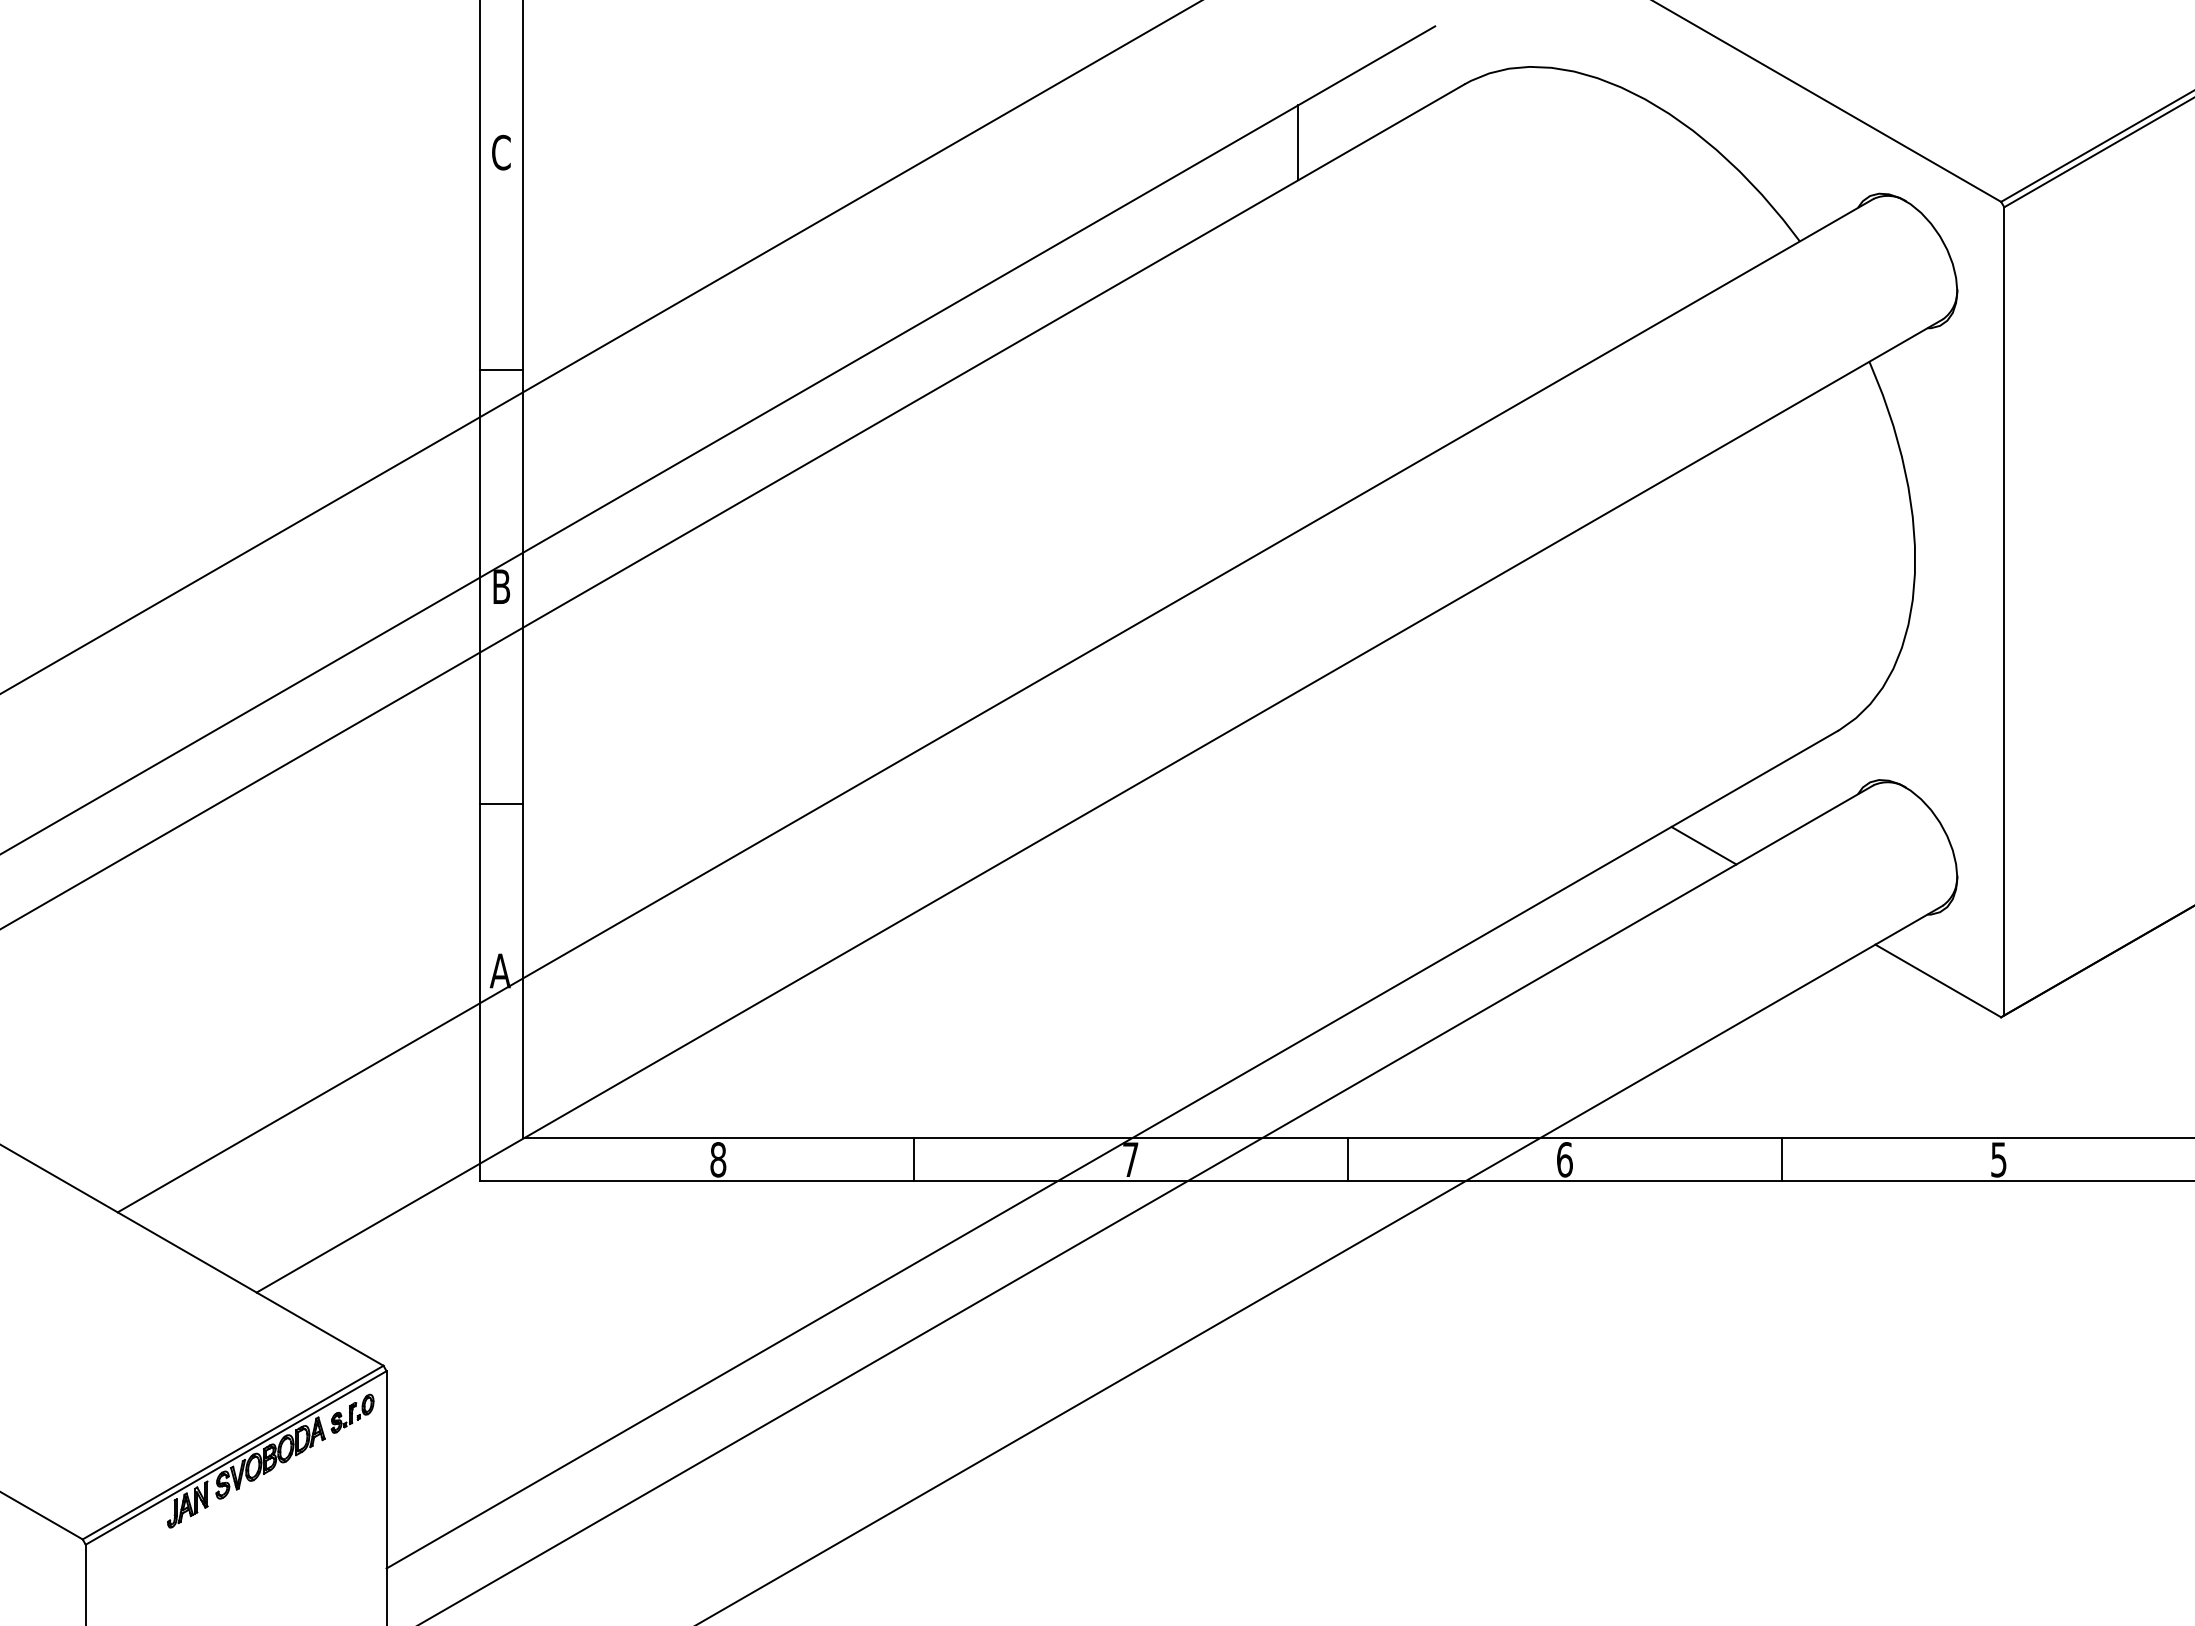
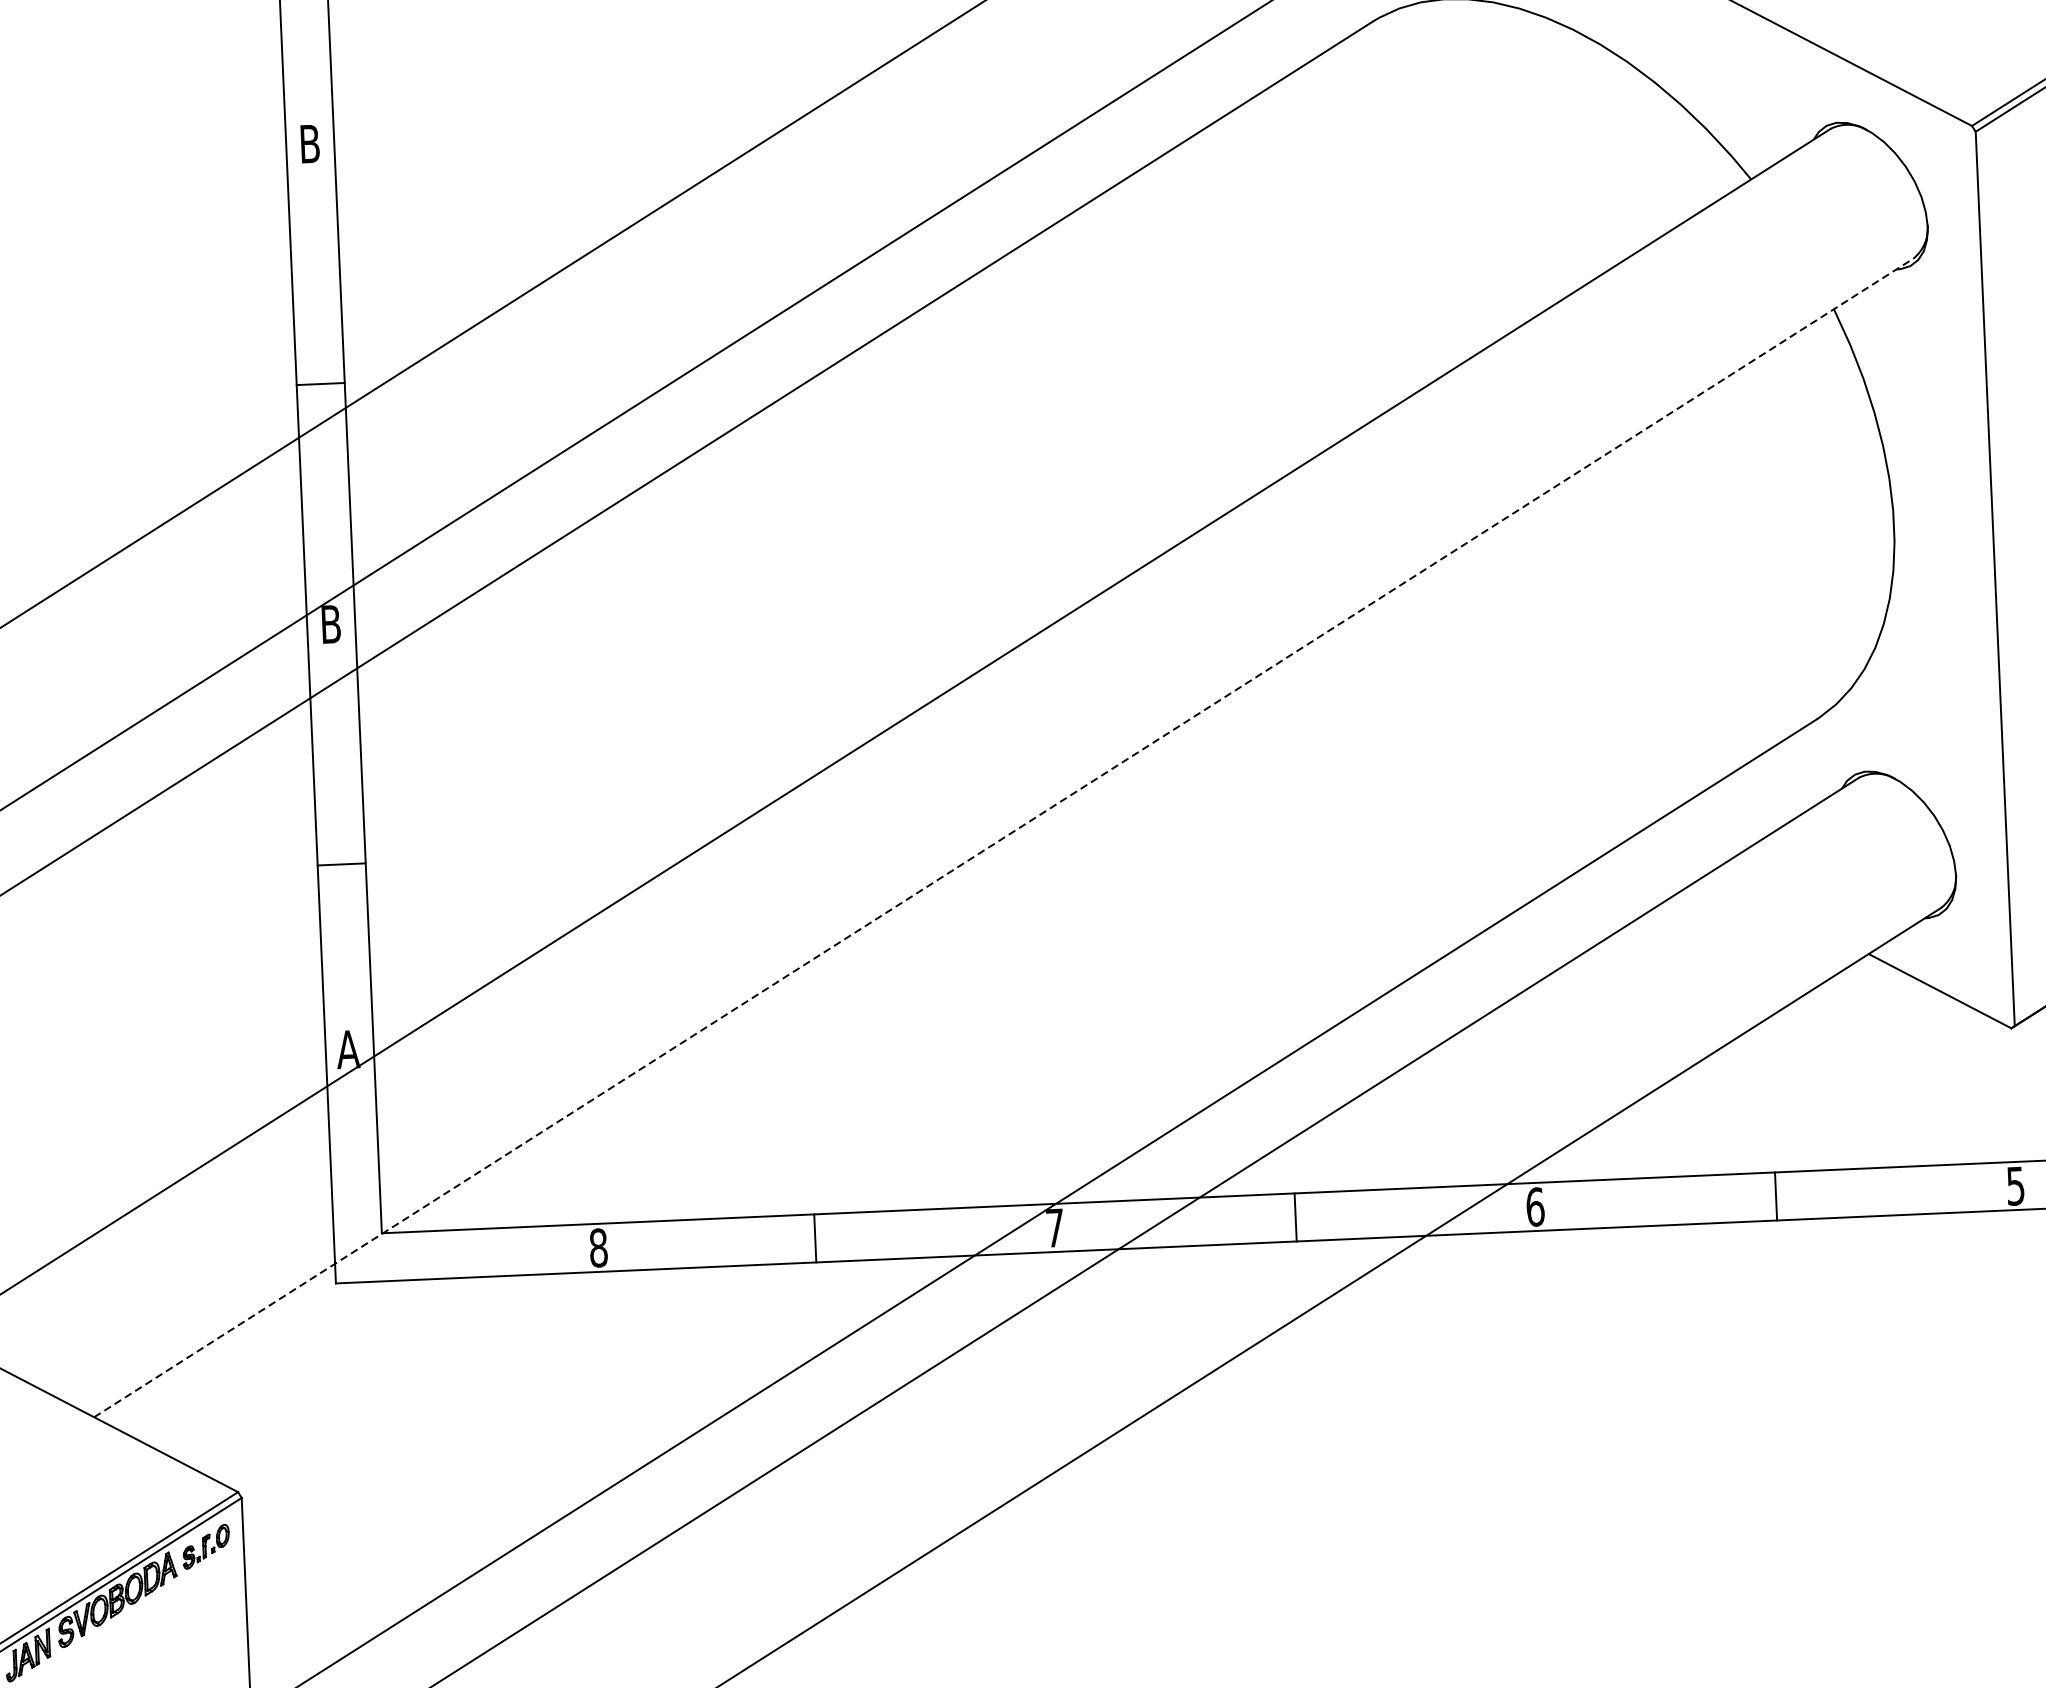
line: (1298, 142) -> (1191, 94), removed
text: (501, 152) -> (310, 143), C -> B
line: (1100, 805) -> (1004, 837), solid -> dashed
line: (1703, 845) -> (1673, 852), removed

